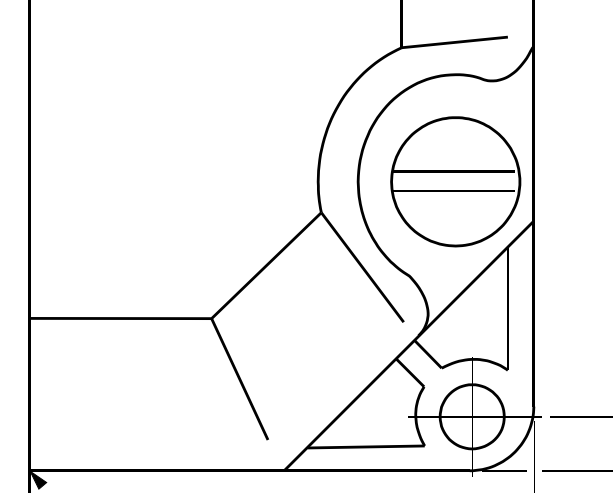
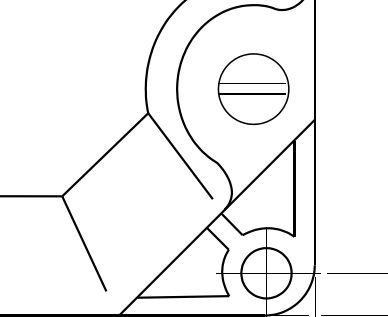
part: (455, 181) -> (253, 88), size x0.7

